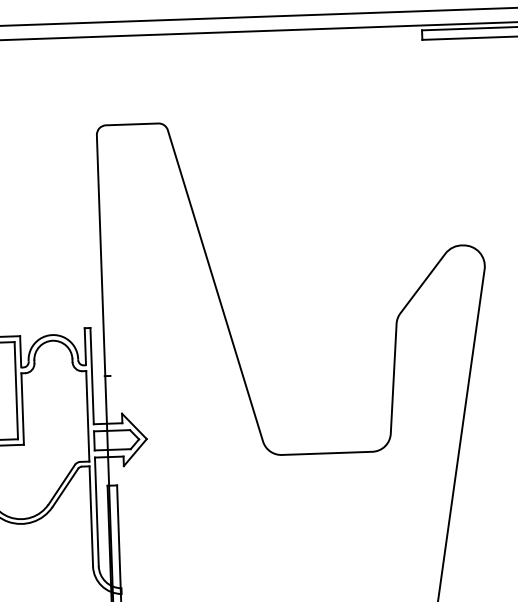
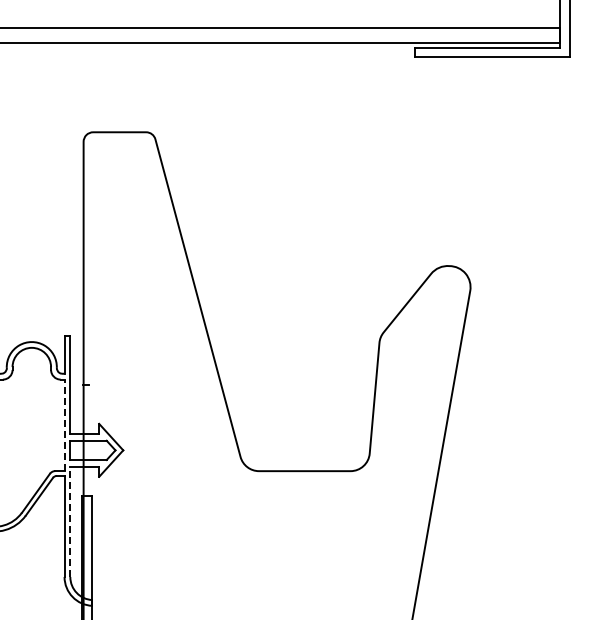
line: (87, 416) -> (64, 425), solid -> dashed
line: (97, 512) -> (70, 522), solid -> dashed

